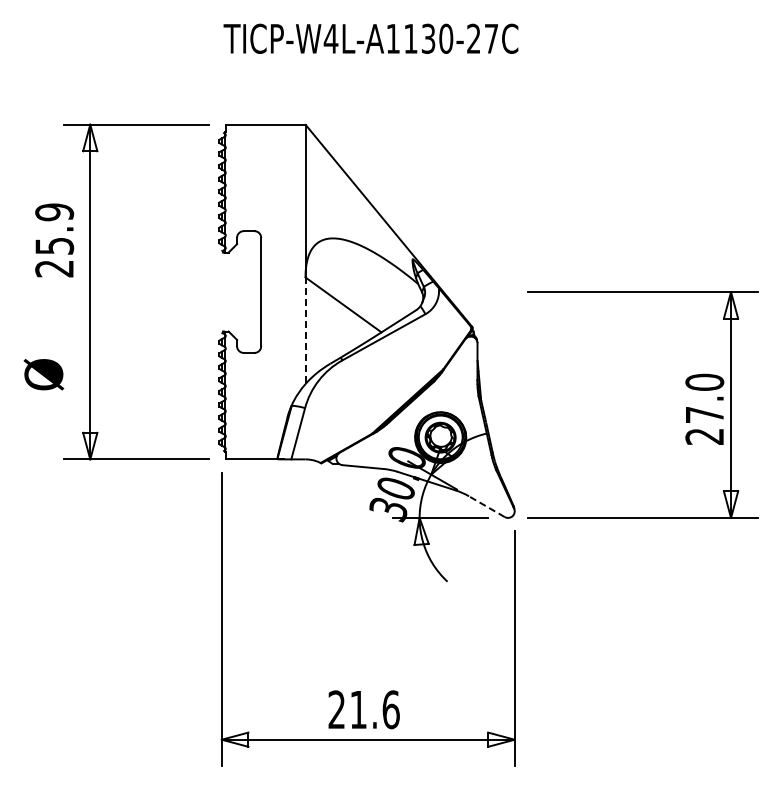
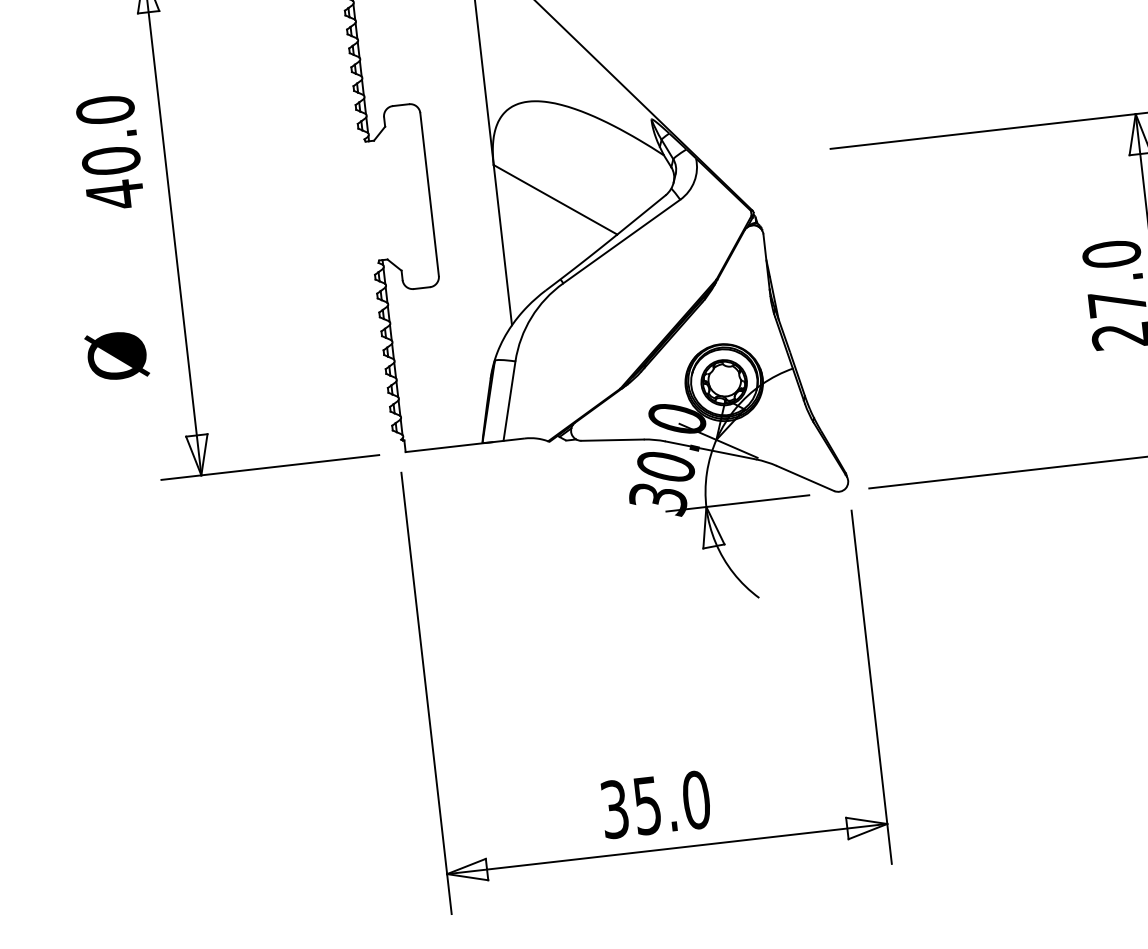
text: (54, 240) -> (110, 152), 25.9 -> 40.0
line: (305, 331) -> (502, 246), dashed -> solid
line: (486, 506) -> (804, 478), dashed -> solid
text: (363, 709) -> (654, 804), 21.6 -> 35.0

